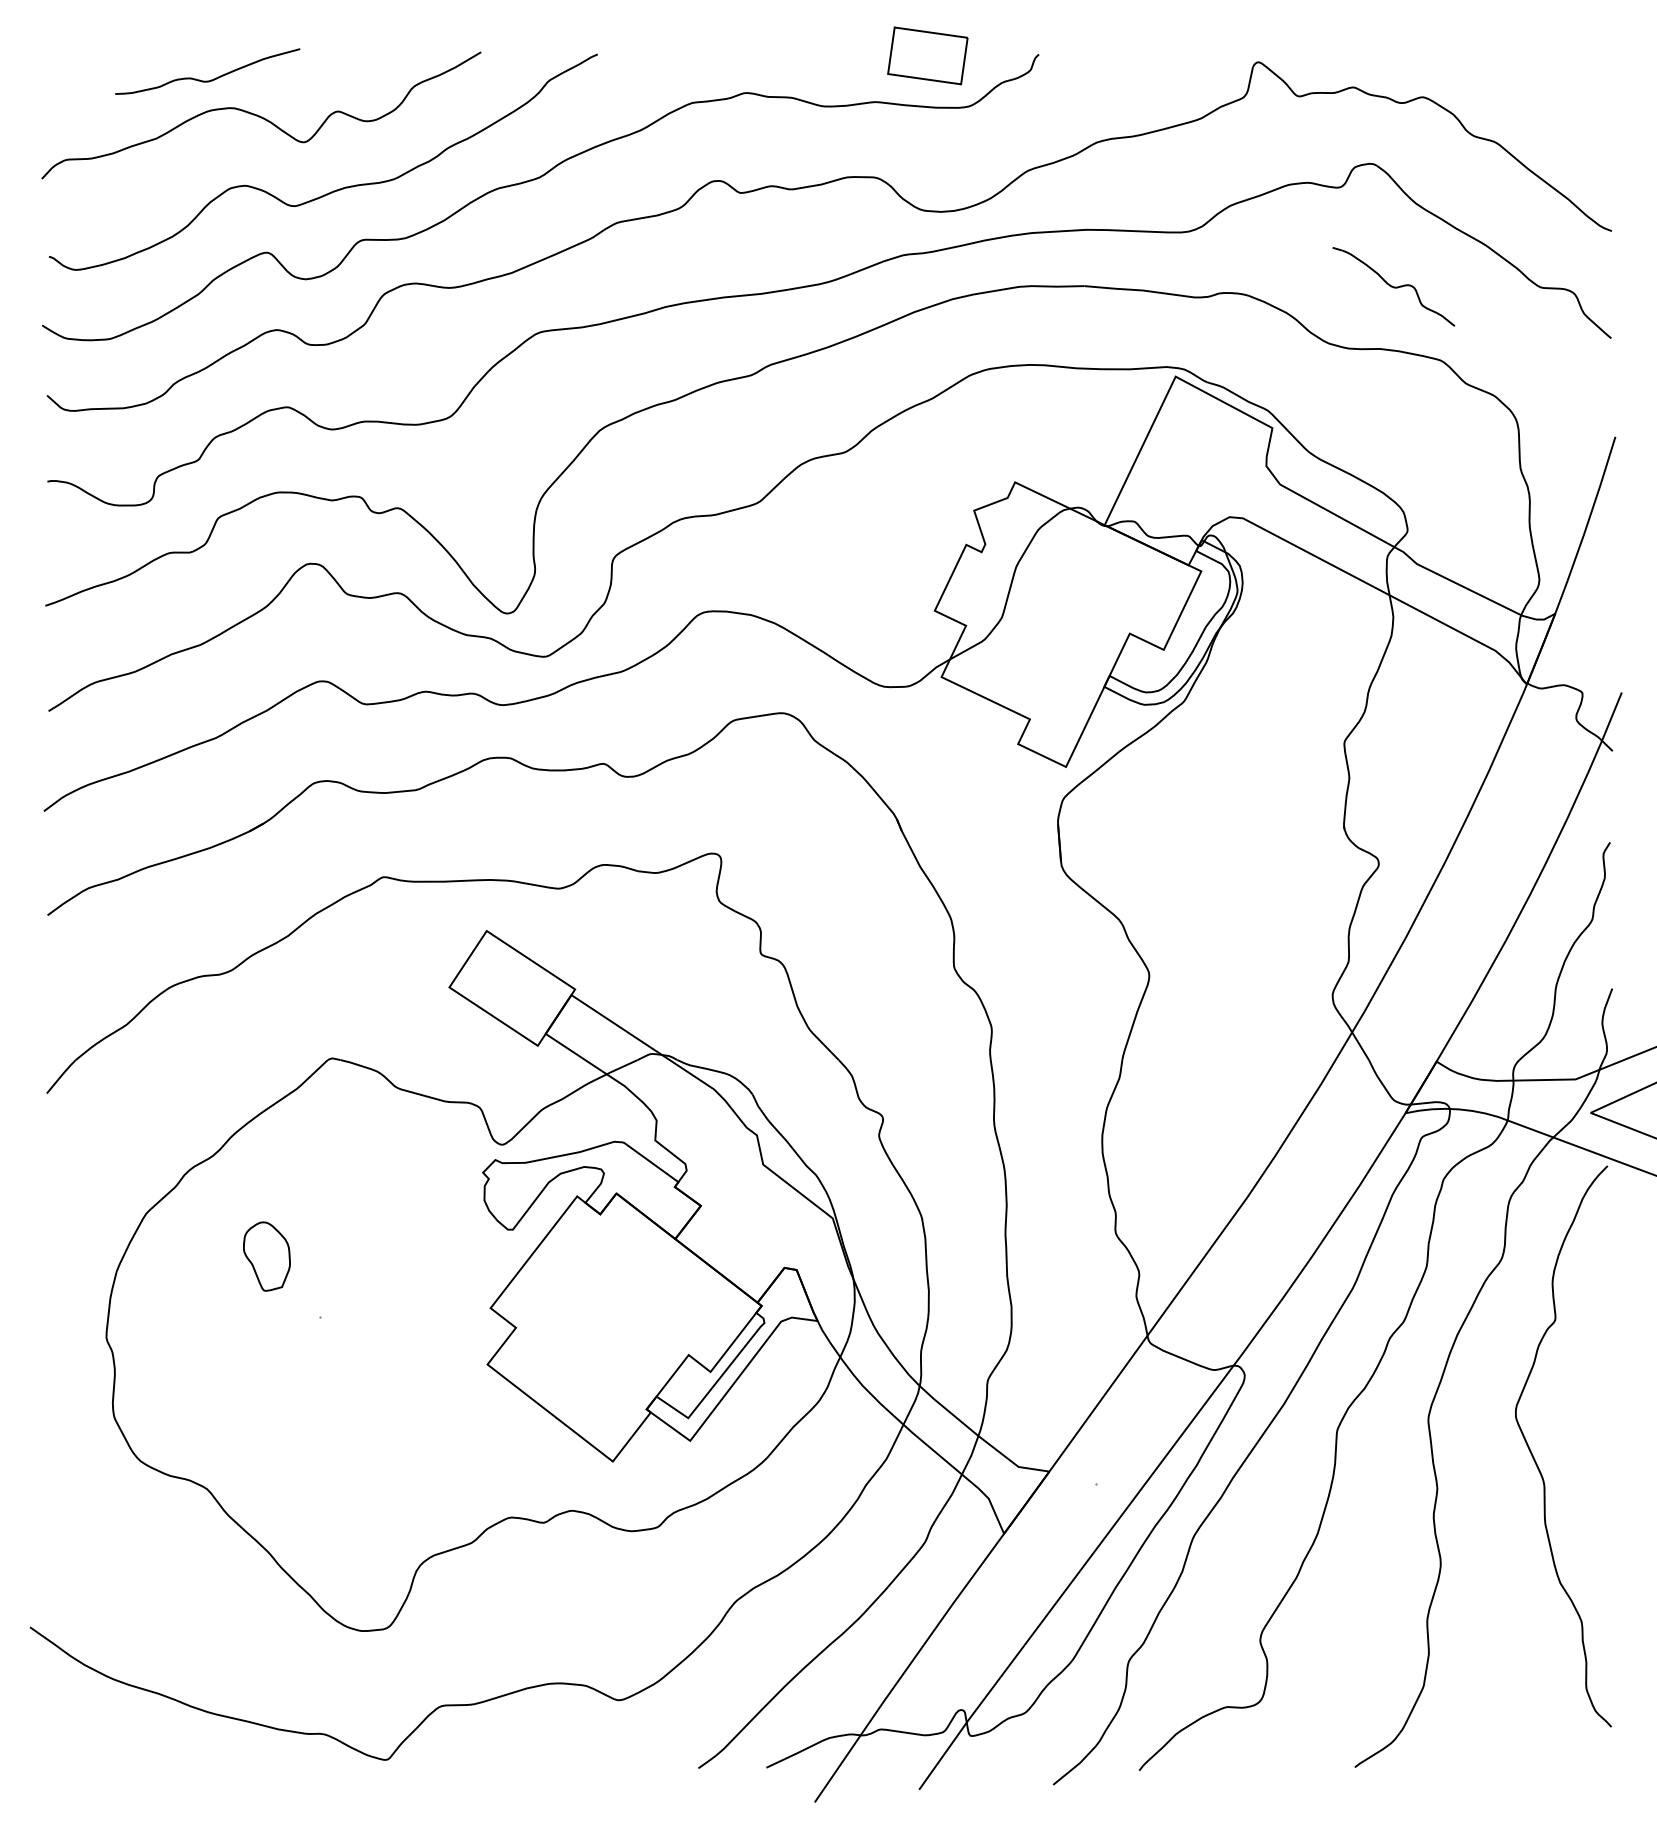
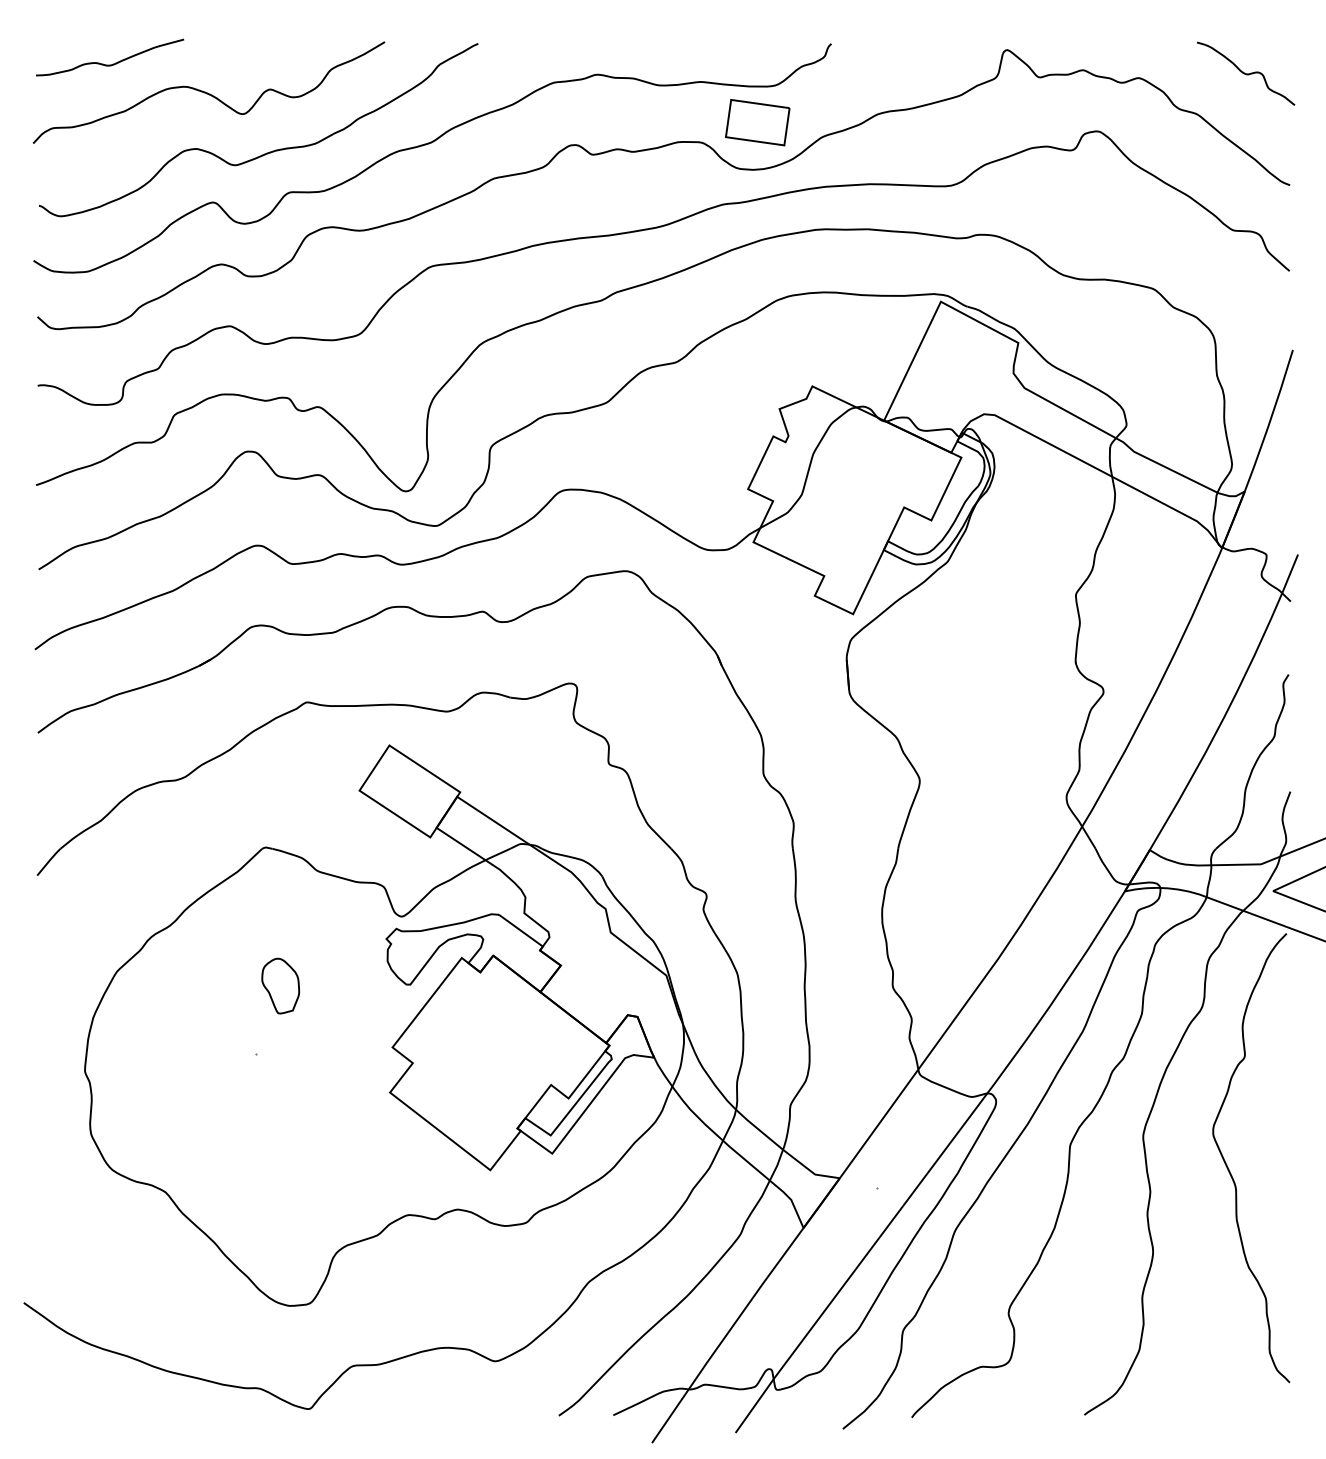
part: (927, 55) -> (757, 122), moved
curve: (211, 79) -> (113, 63), moved
part: (1393, 286) -> (1245, 73), moved
part: (266, 1256) -> (280, 986), moved

